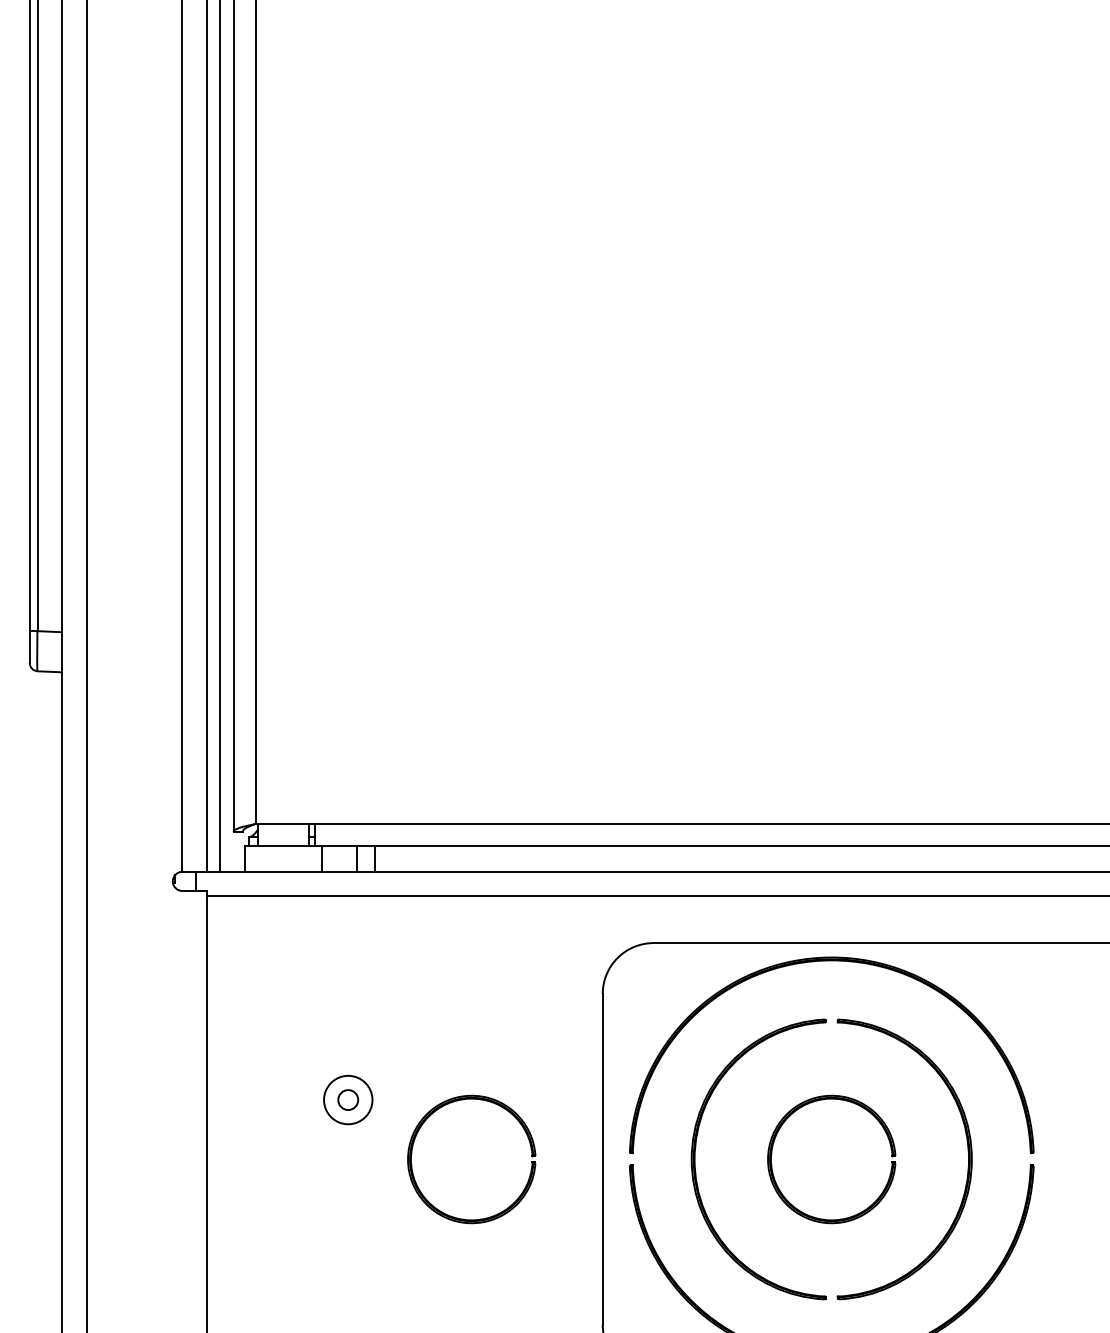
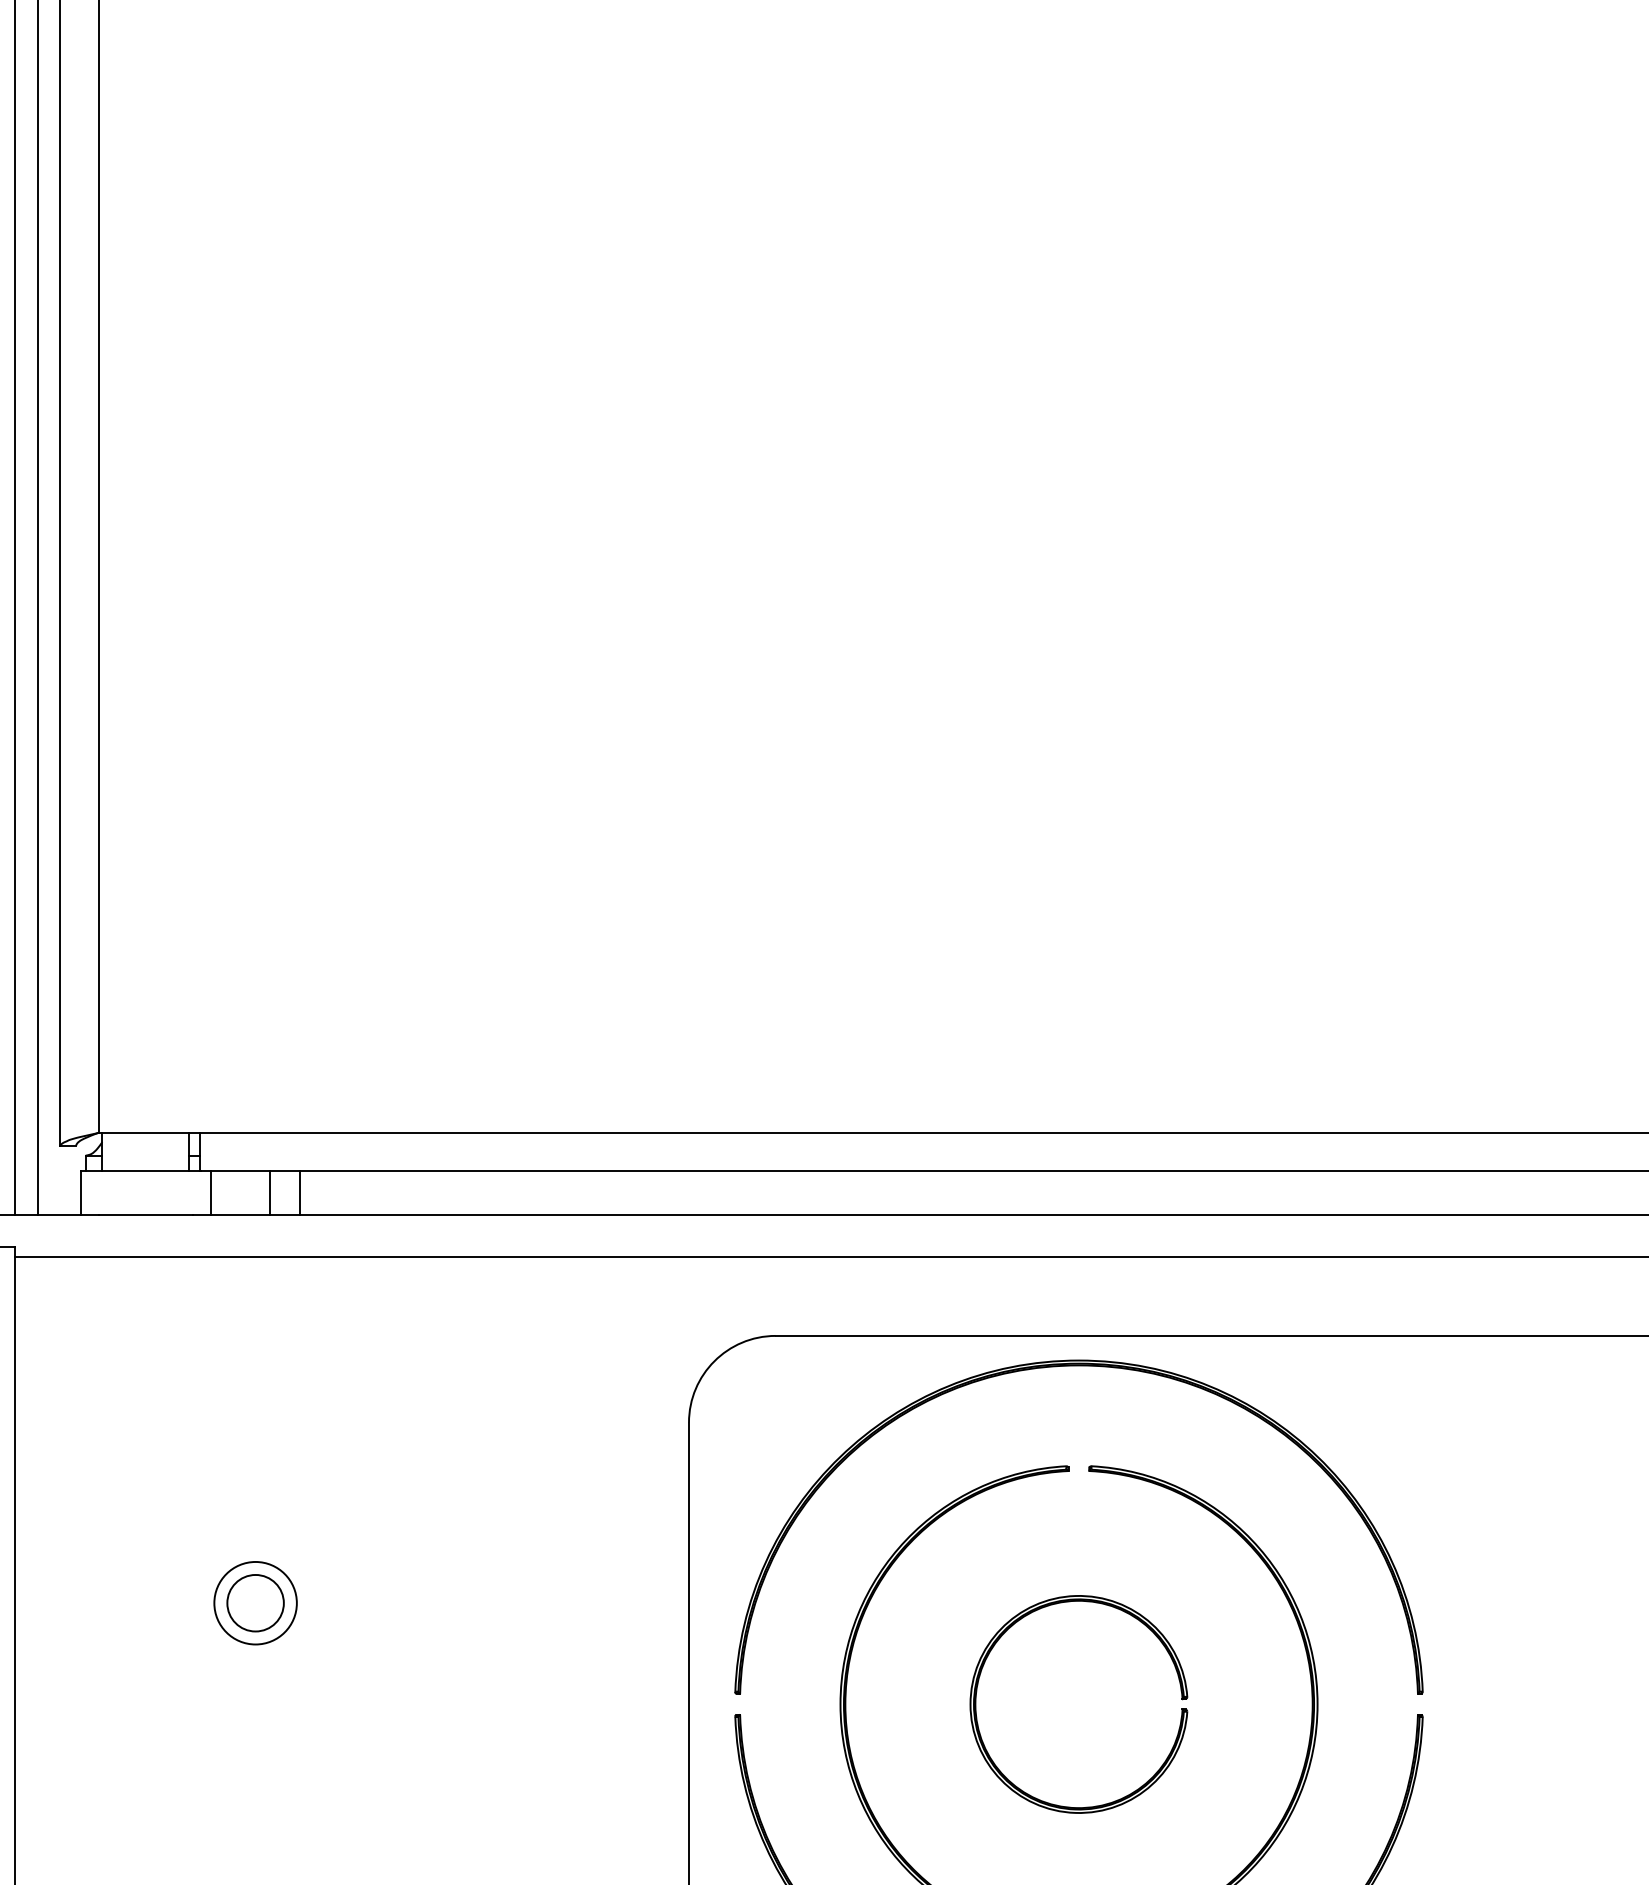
circle: (347, 1099) -> (254, 1602), size x1.67
part: (412, 1154) -> (365, 1695), removed

